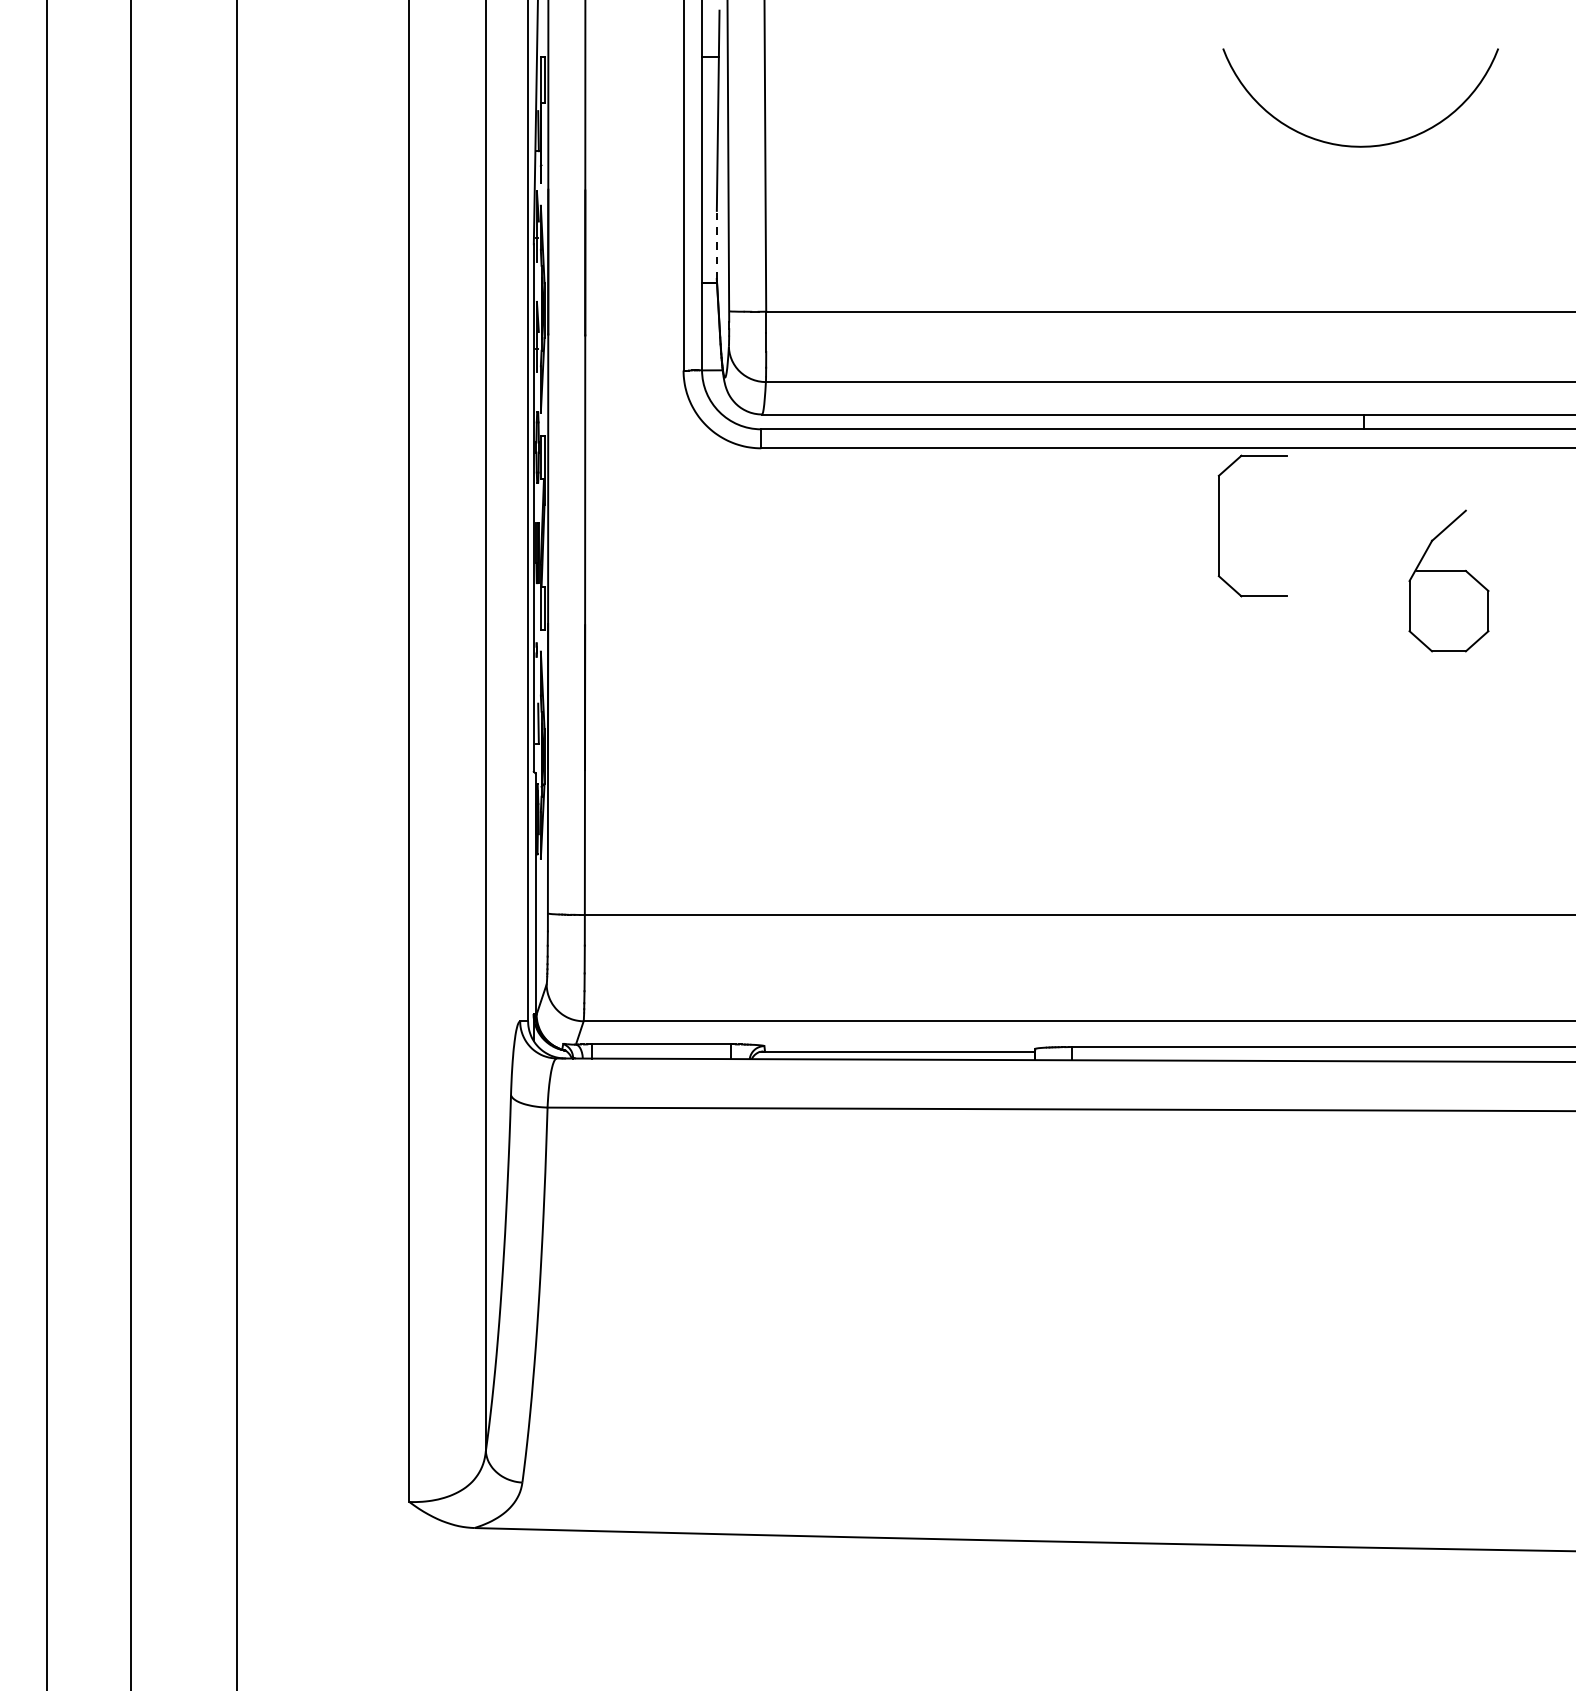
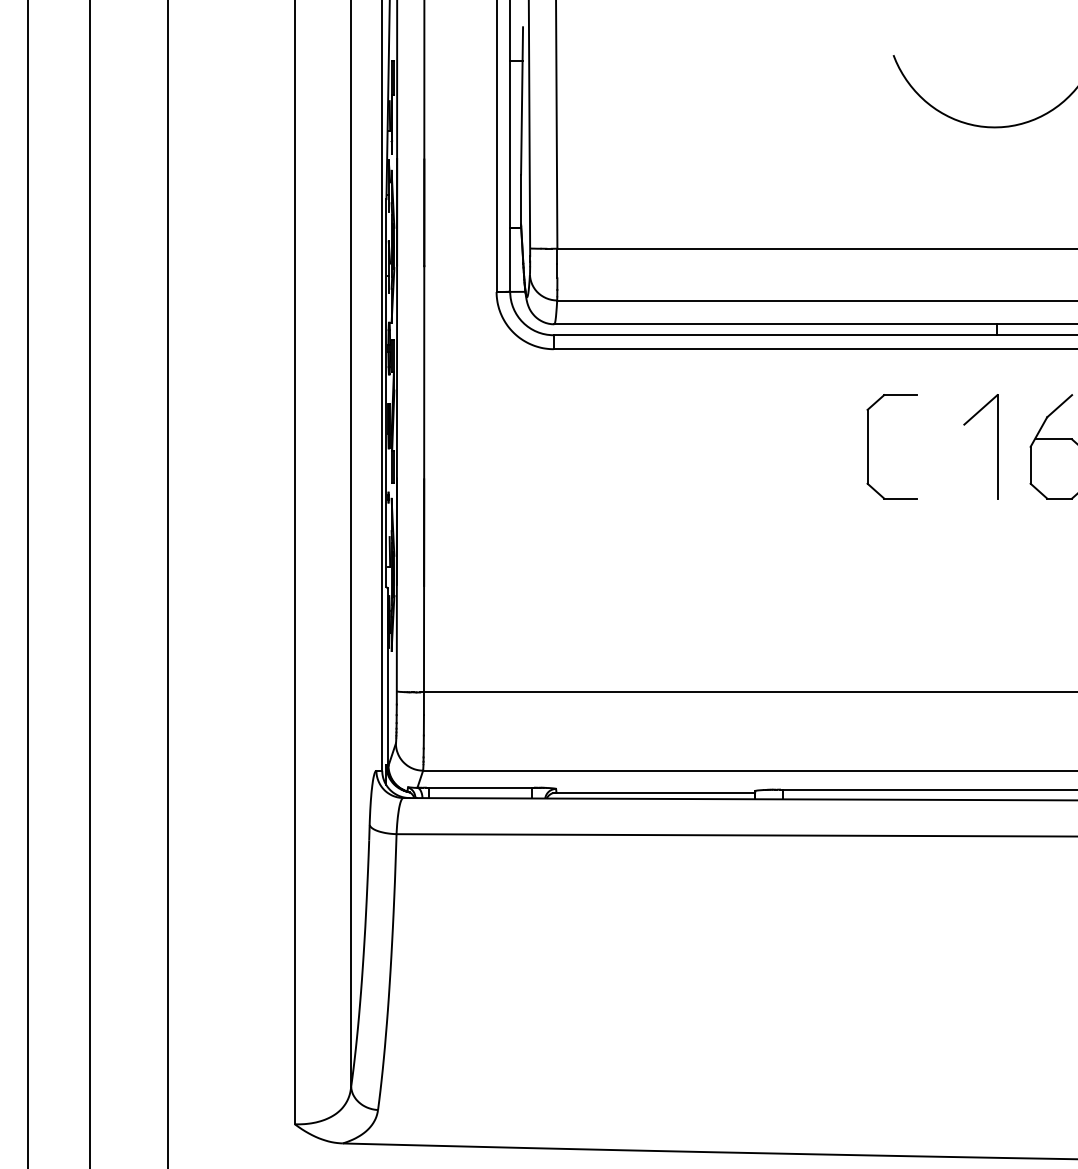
line: (716, 244) -> (520, 199), dashed -> solid
part: (1219, 525) -> (868, 446), moved
part: (1364, 580) -> (997, 446), added

